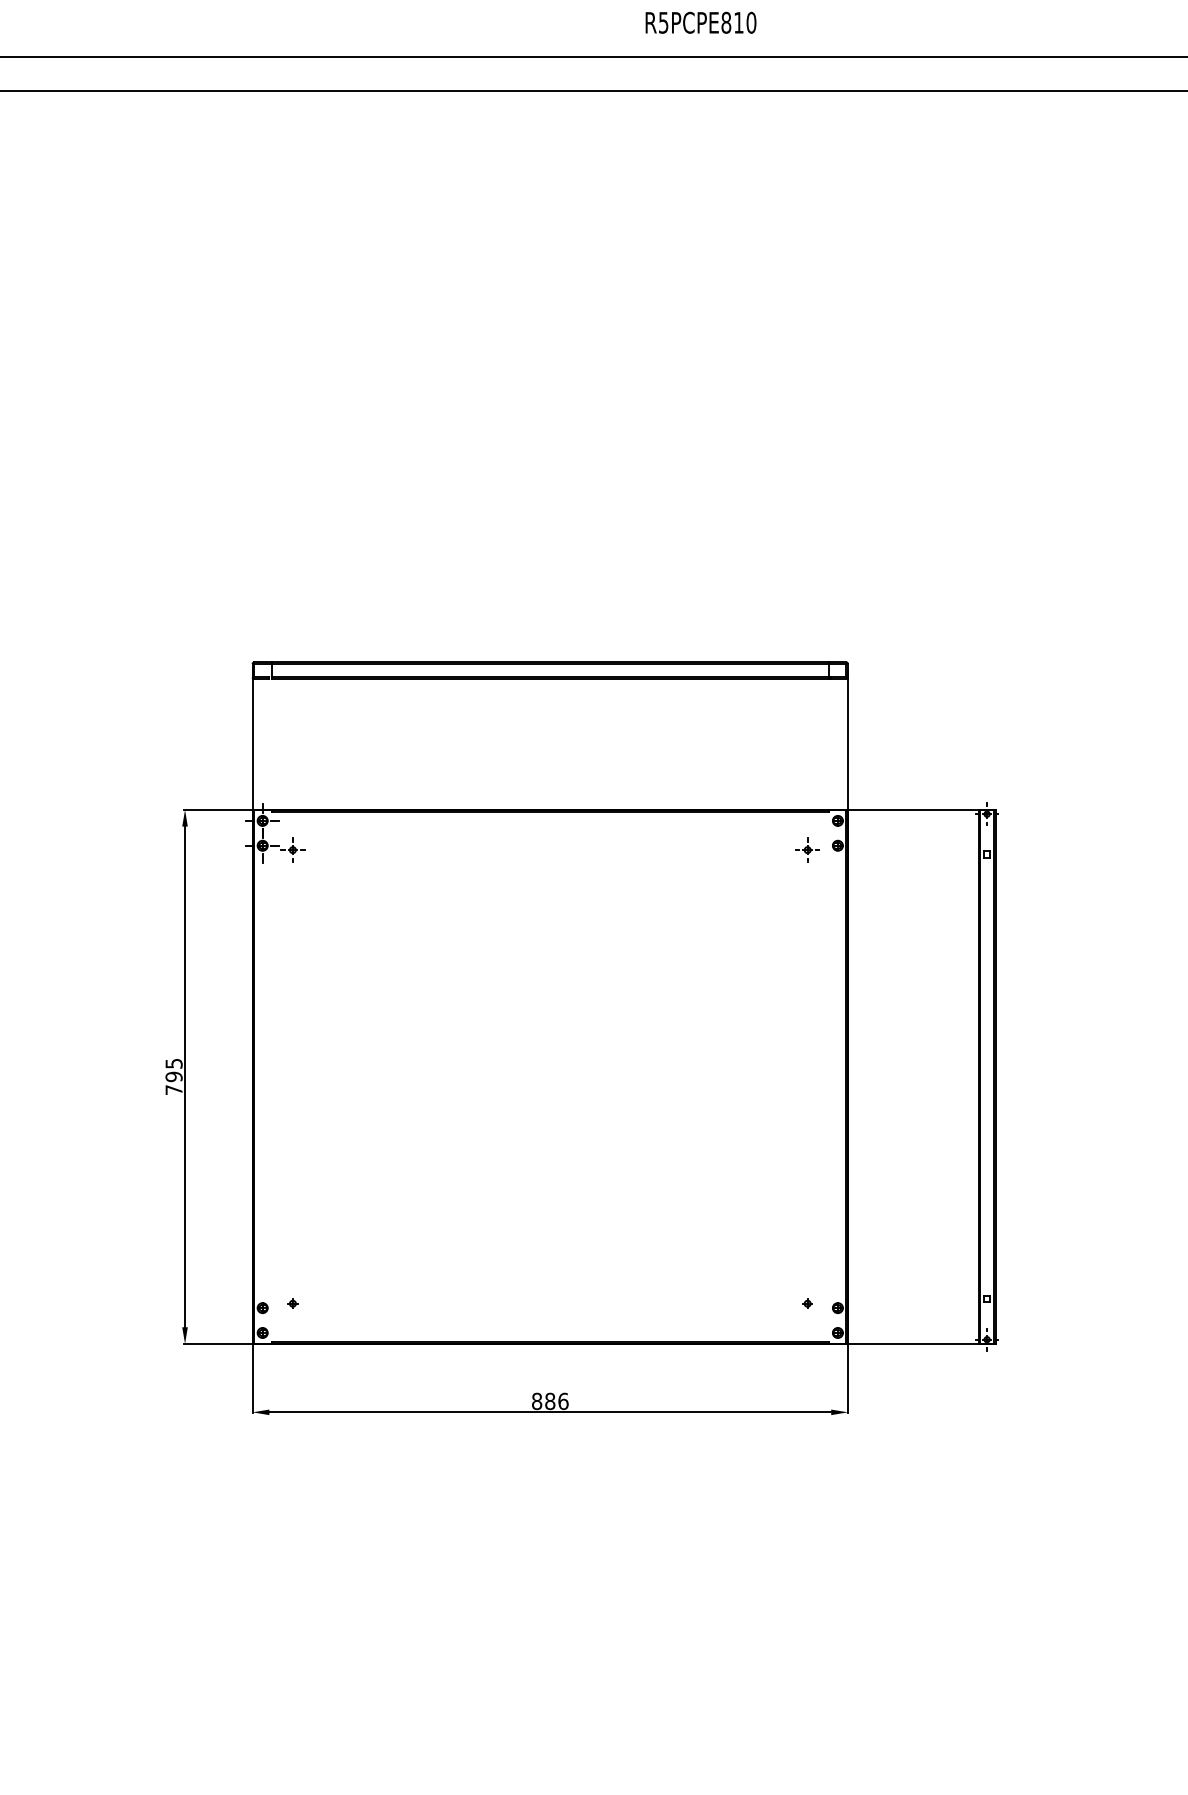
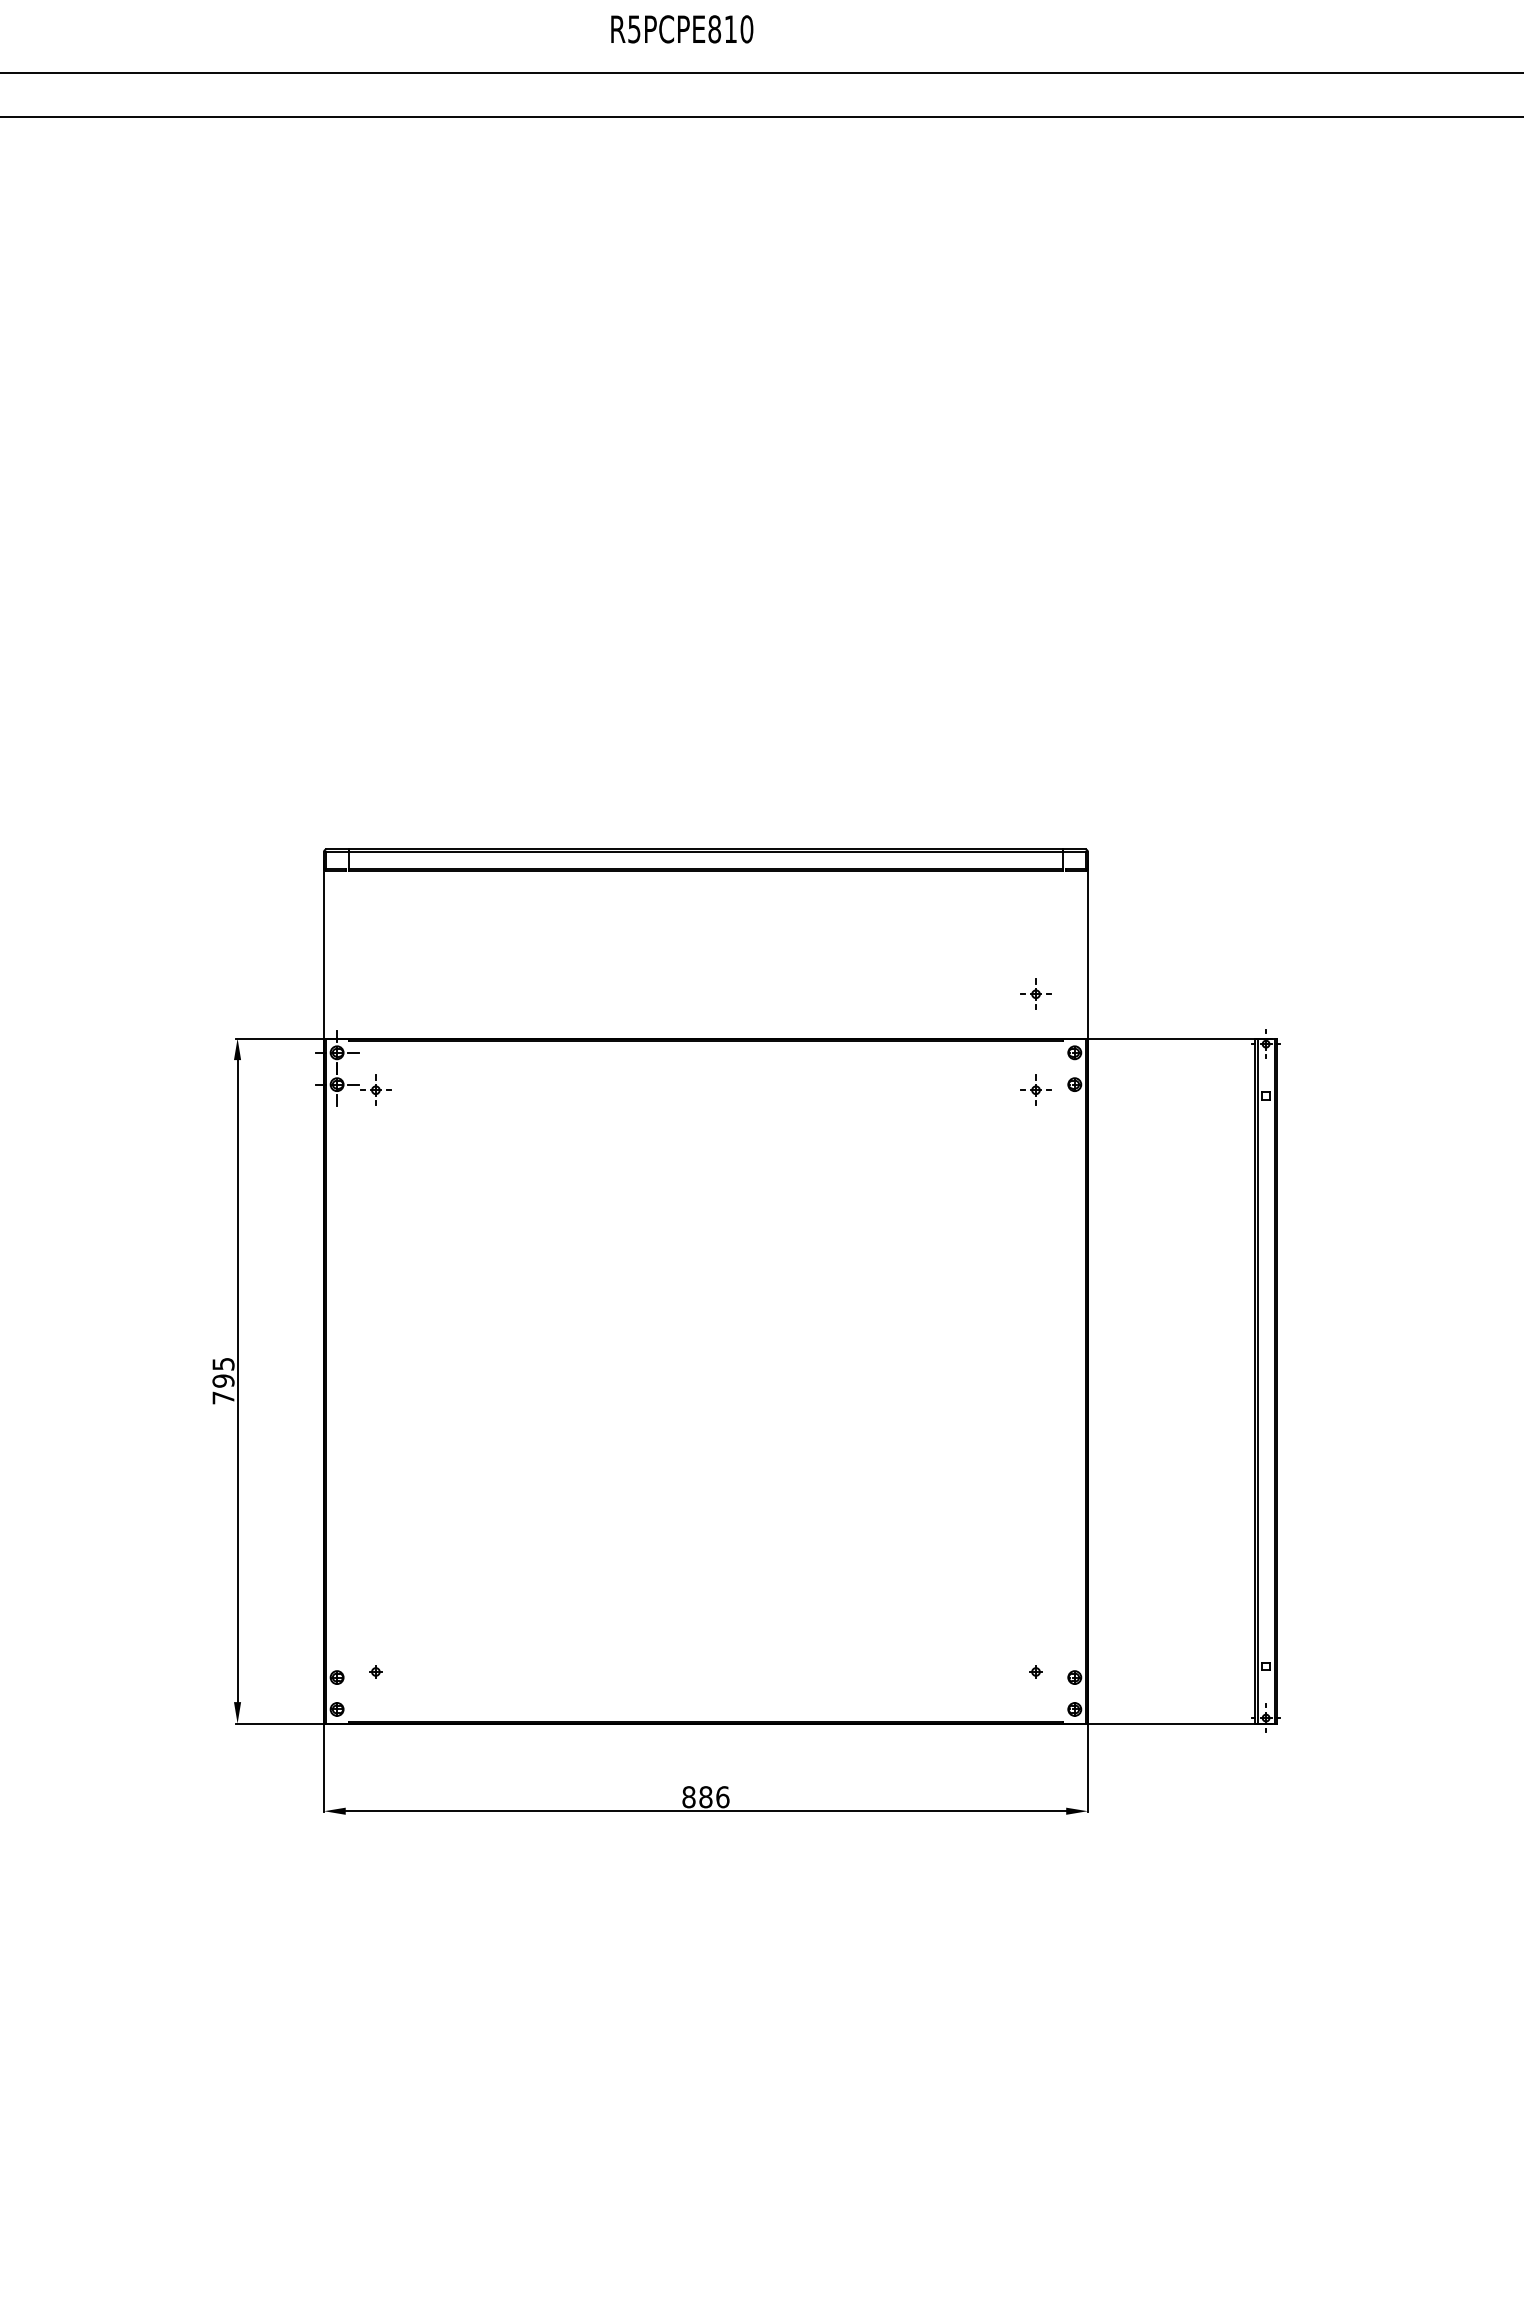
text: (701, 22) -> (682, 29), moved
part: (807, 774) -> (1035, 993), added

